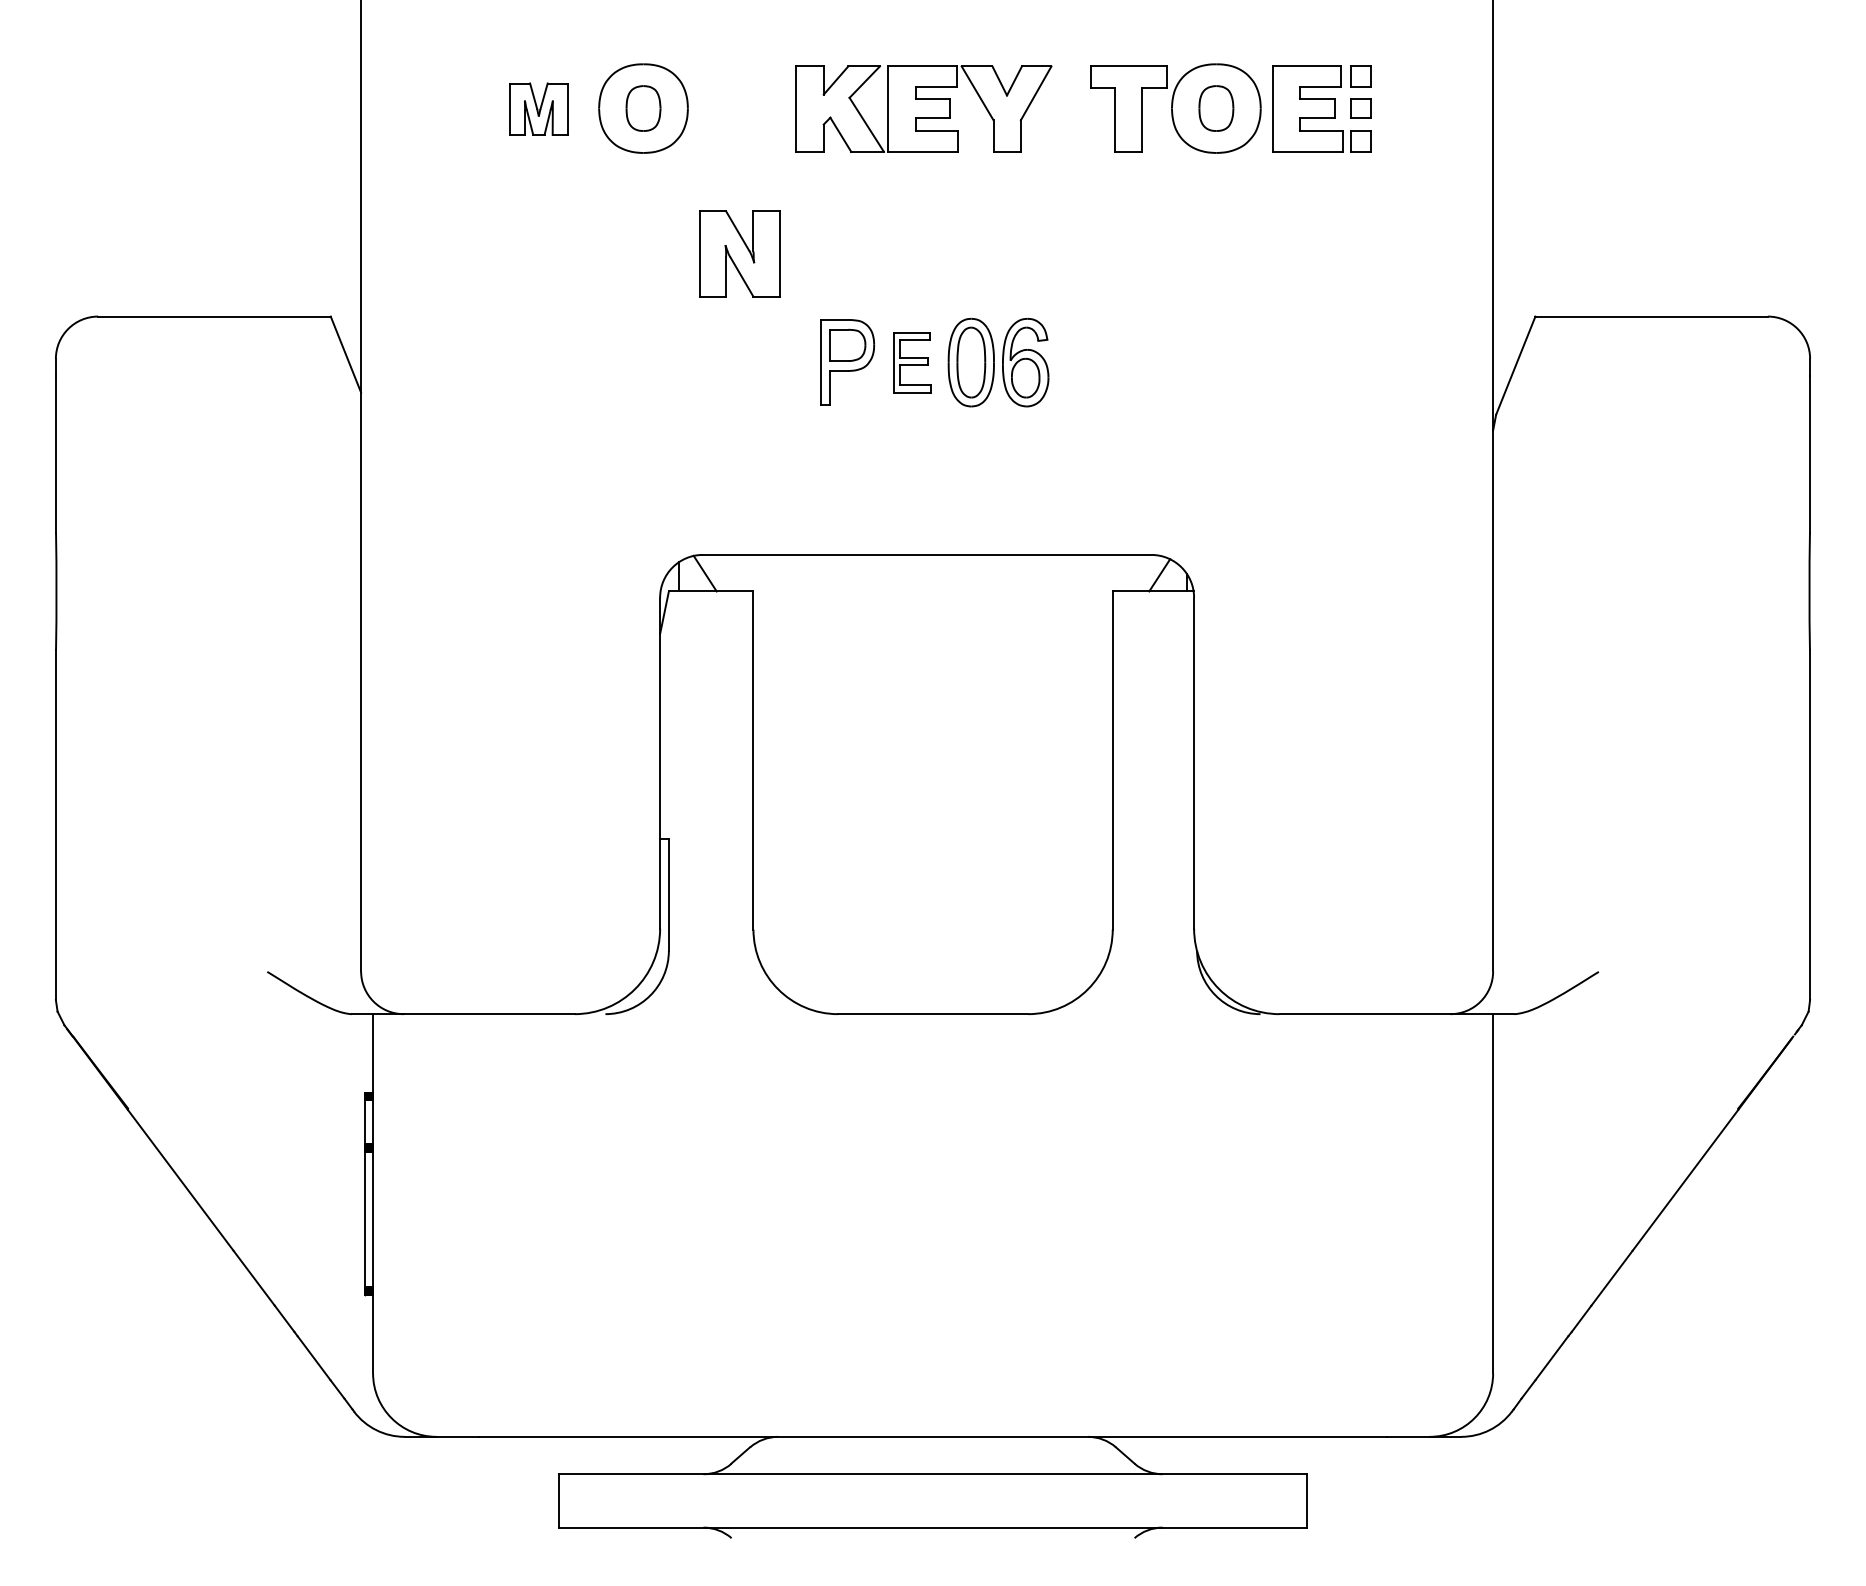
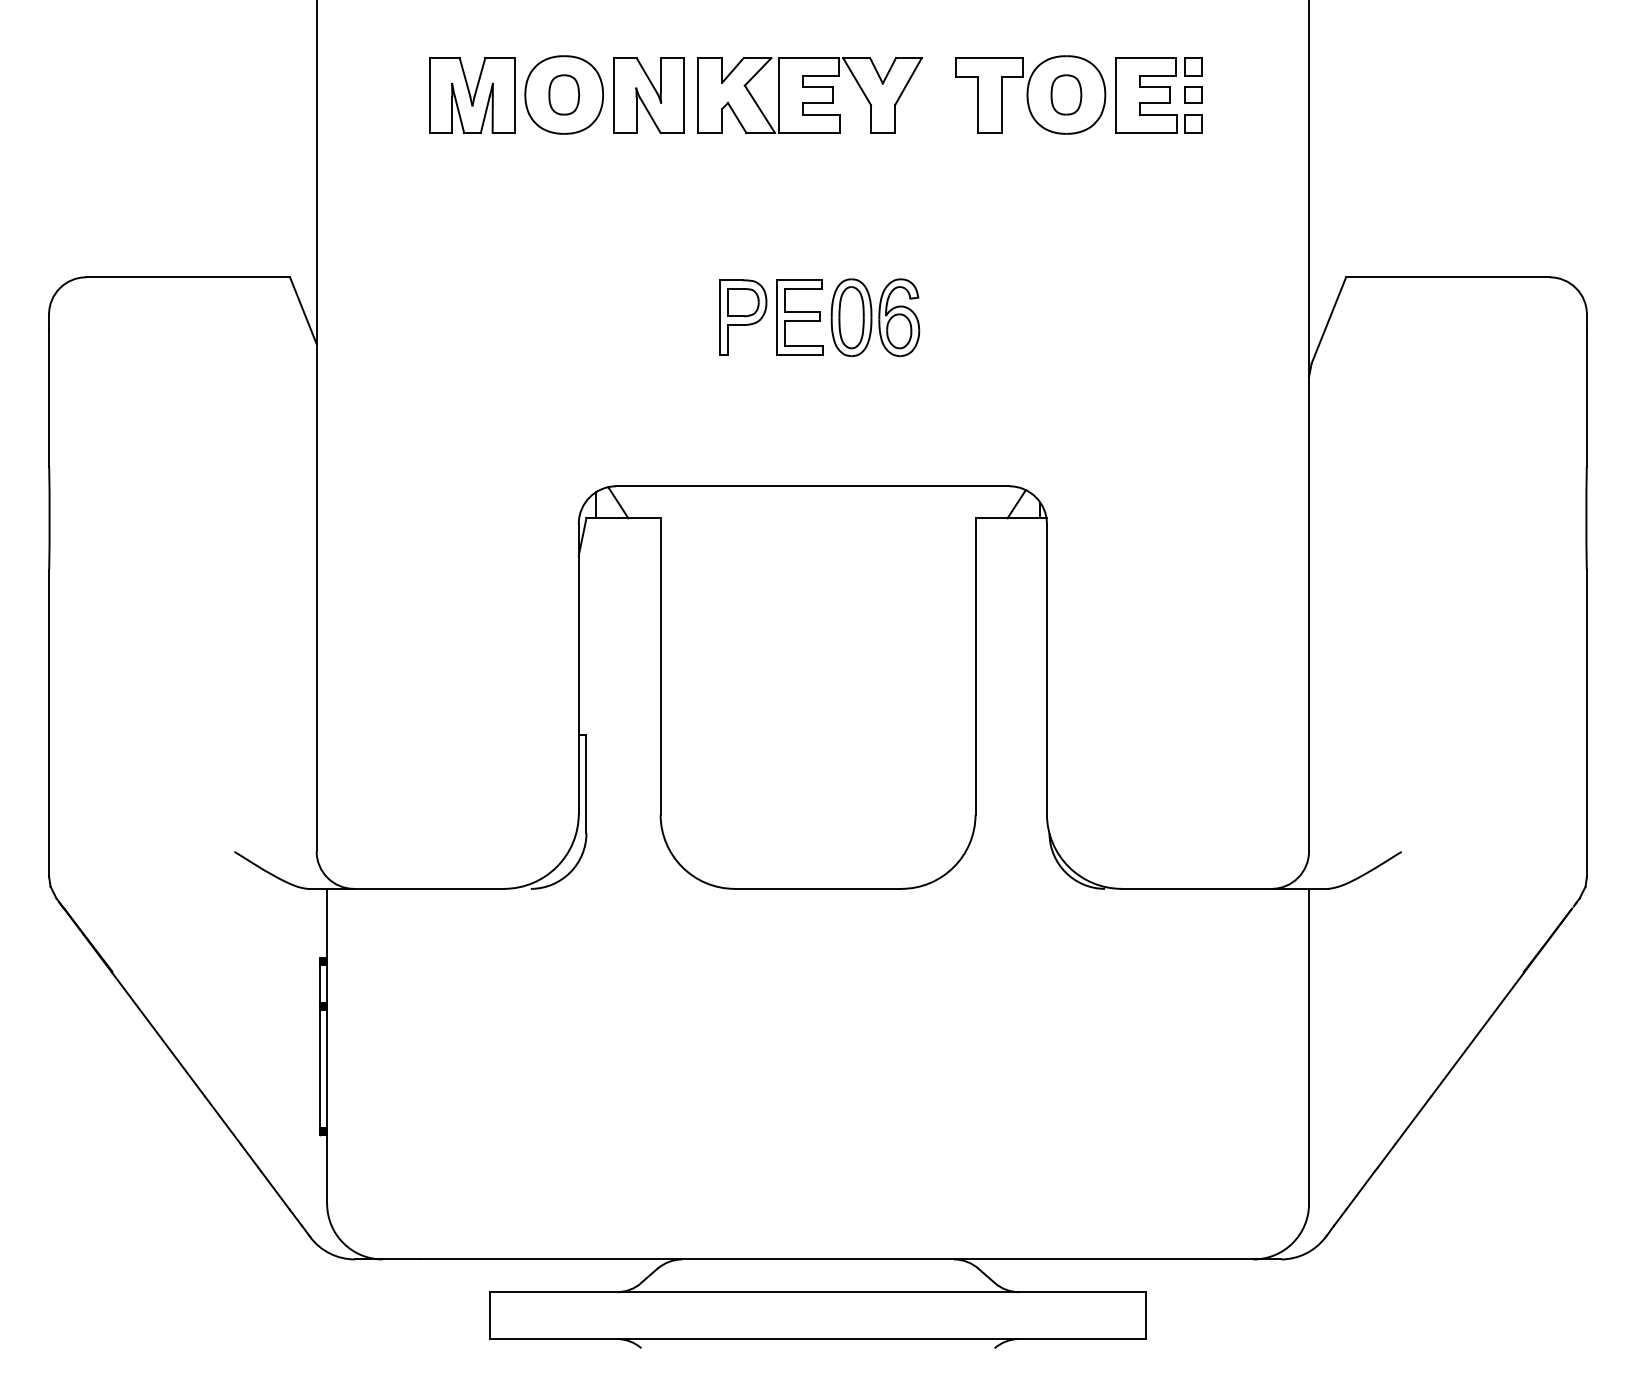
part: (538, 109) -> (472, 95), size x1.67
part: (739, 254) -> (648, 95), moved
part: (911, 362) -> (799, 317), size x1.43

